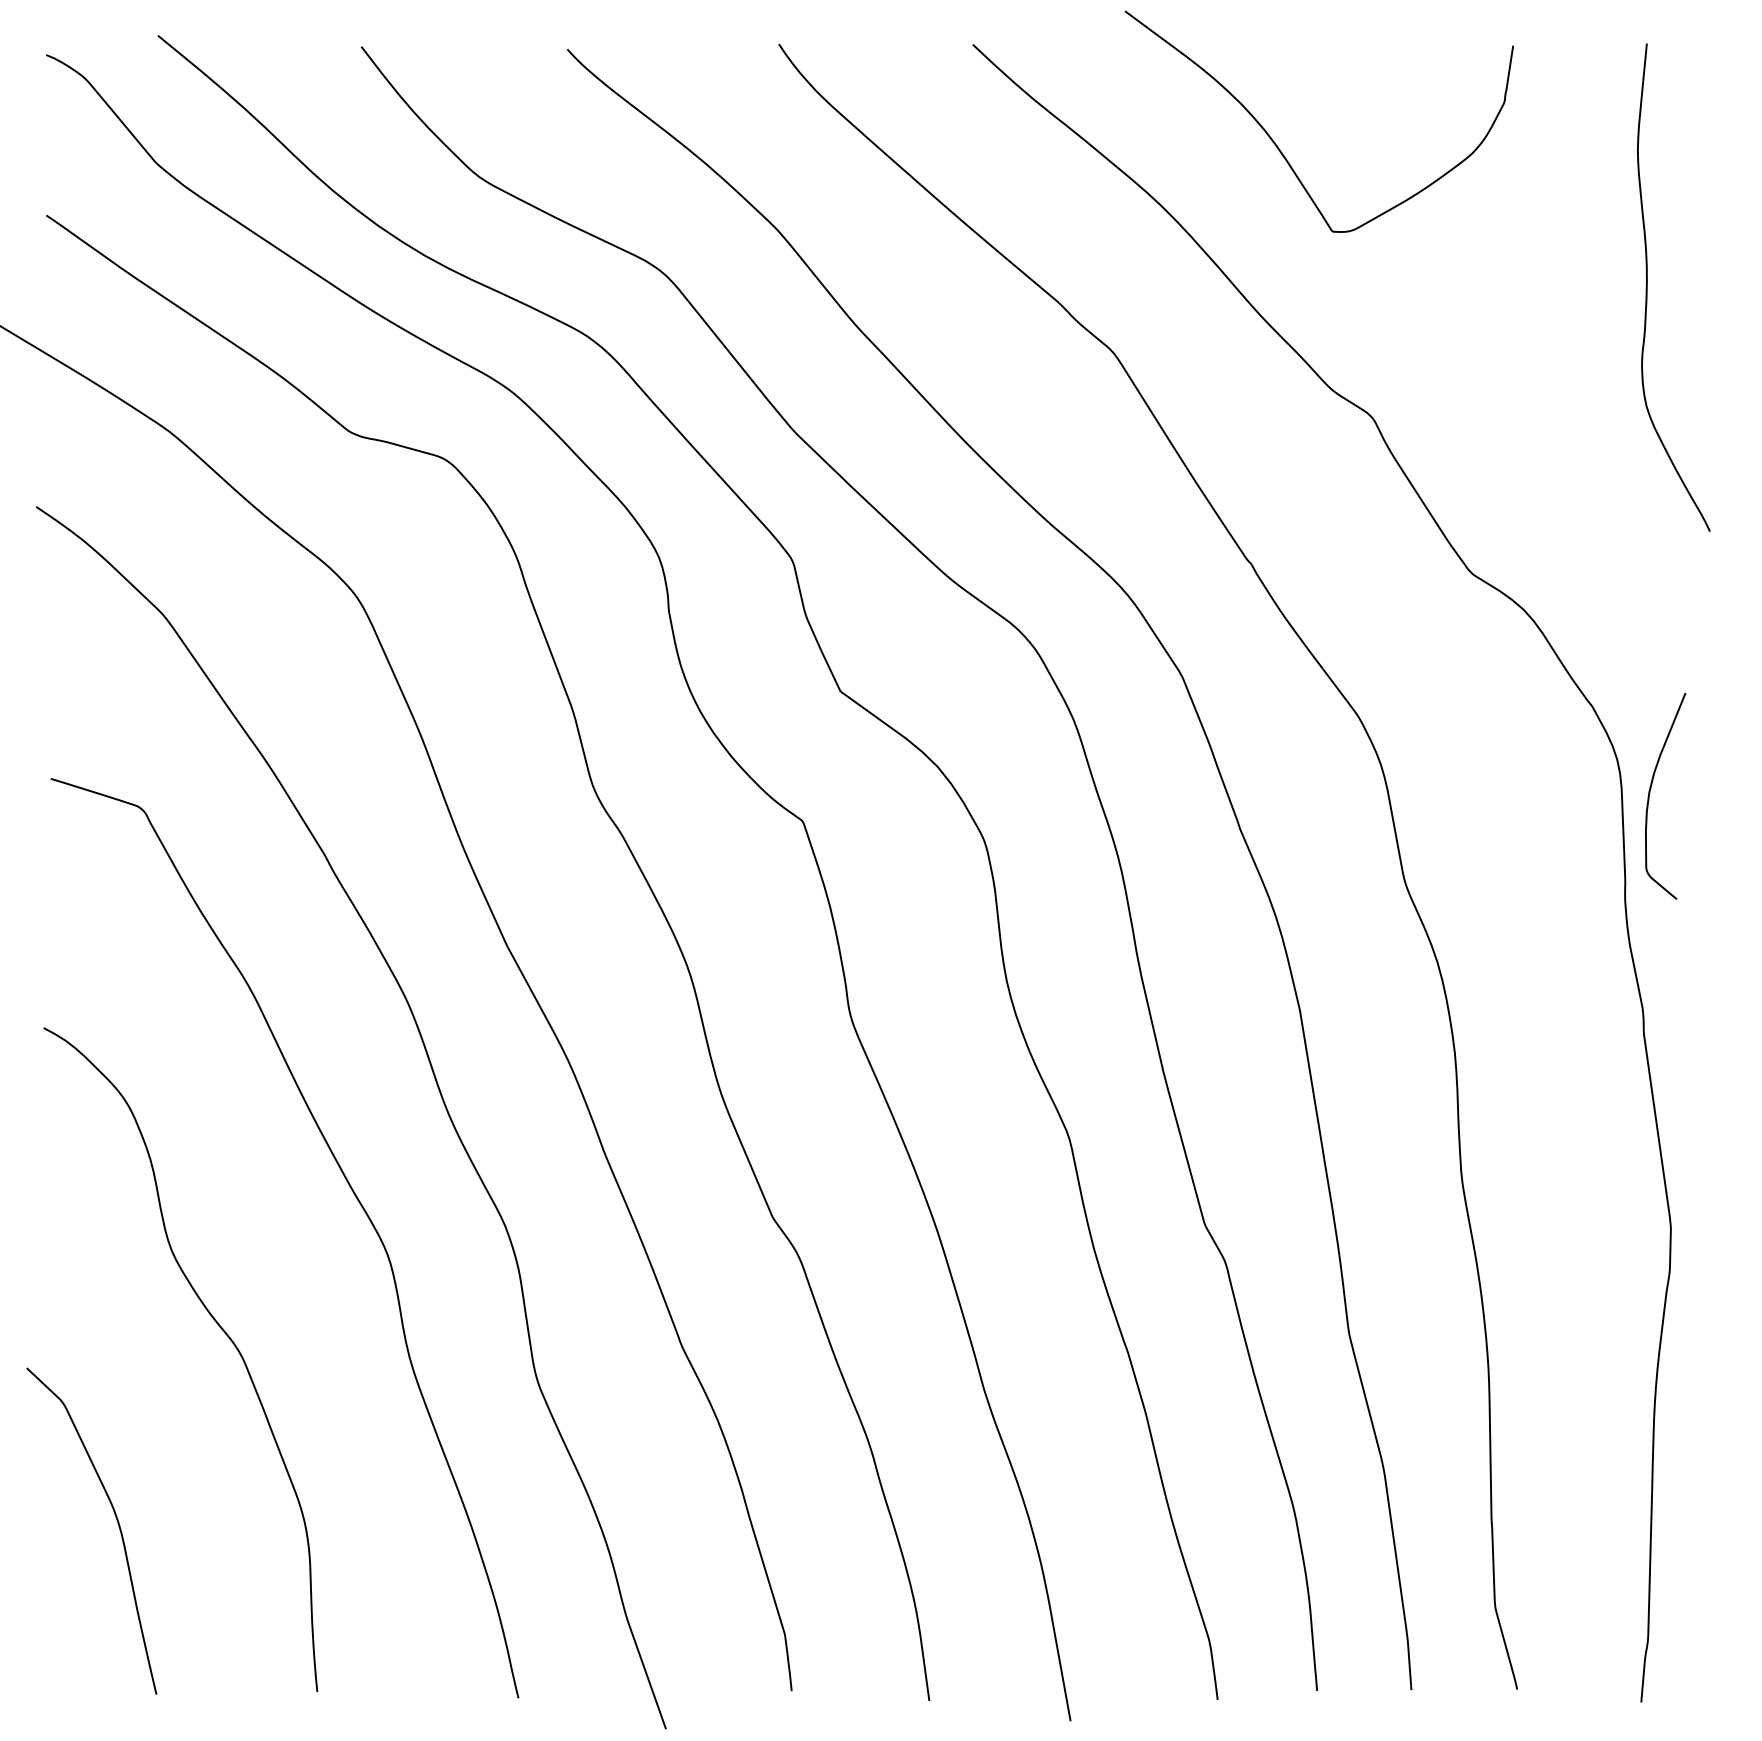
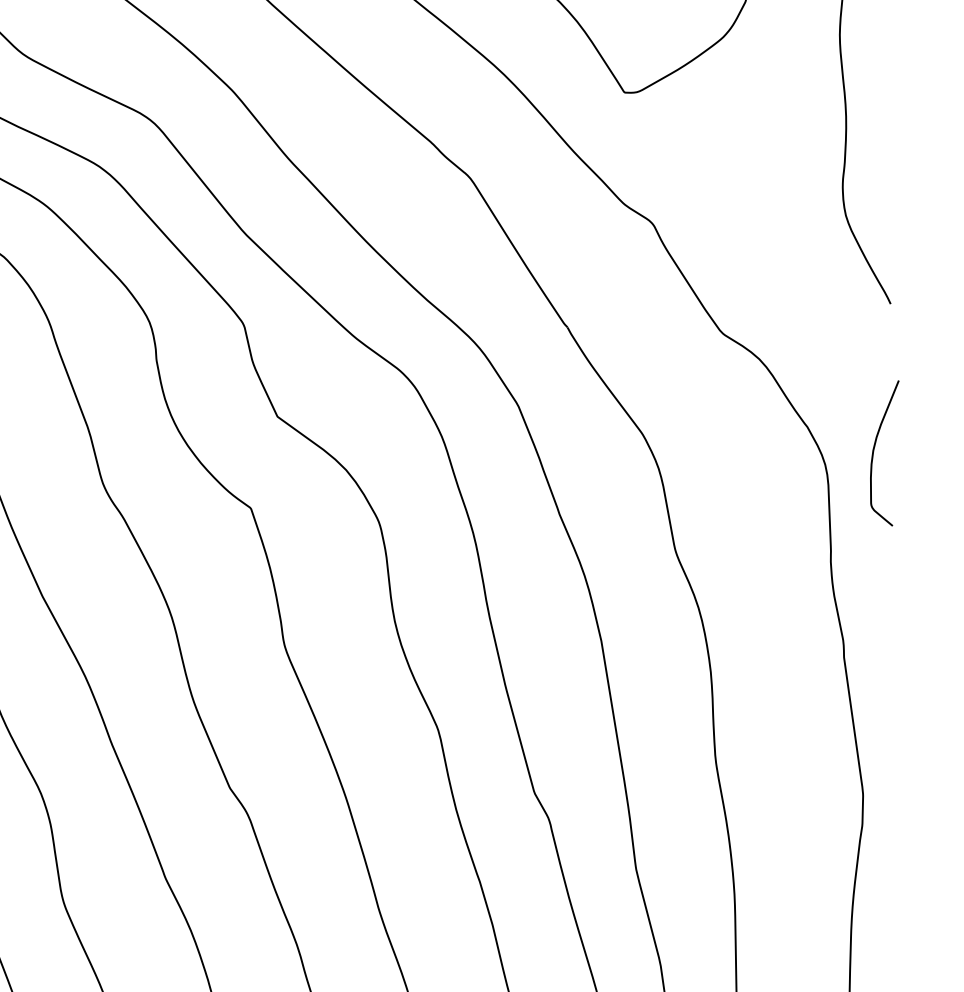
curve: (1650, 793) -> (874, 451), moved

